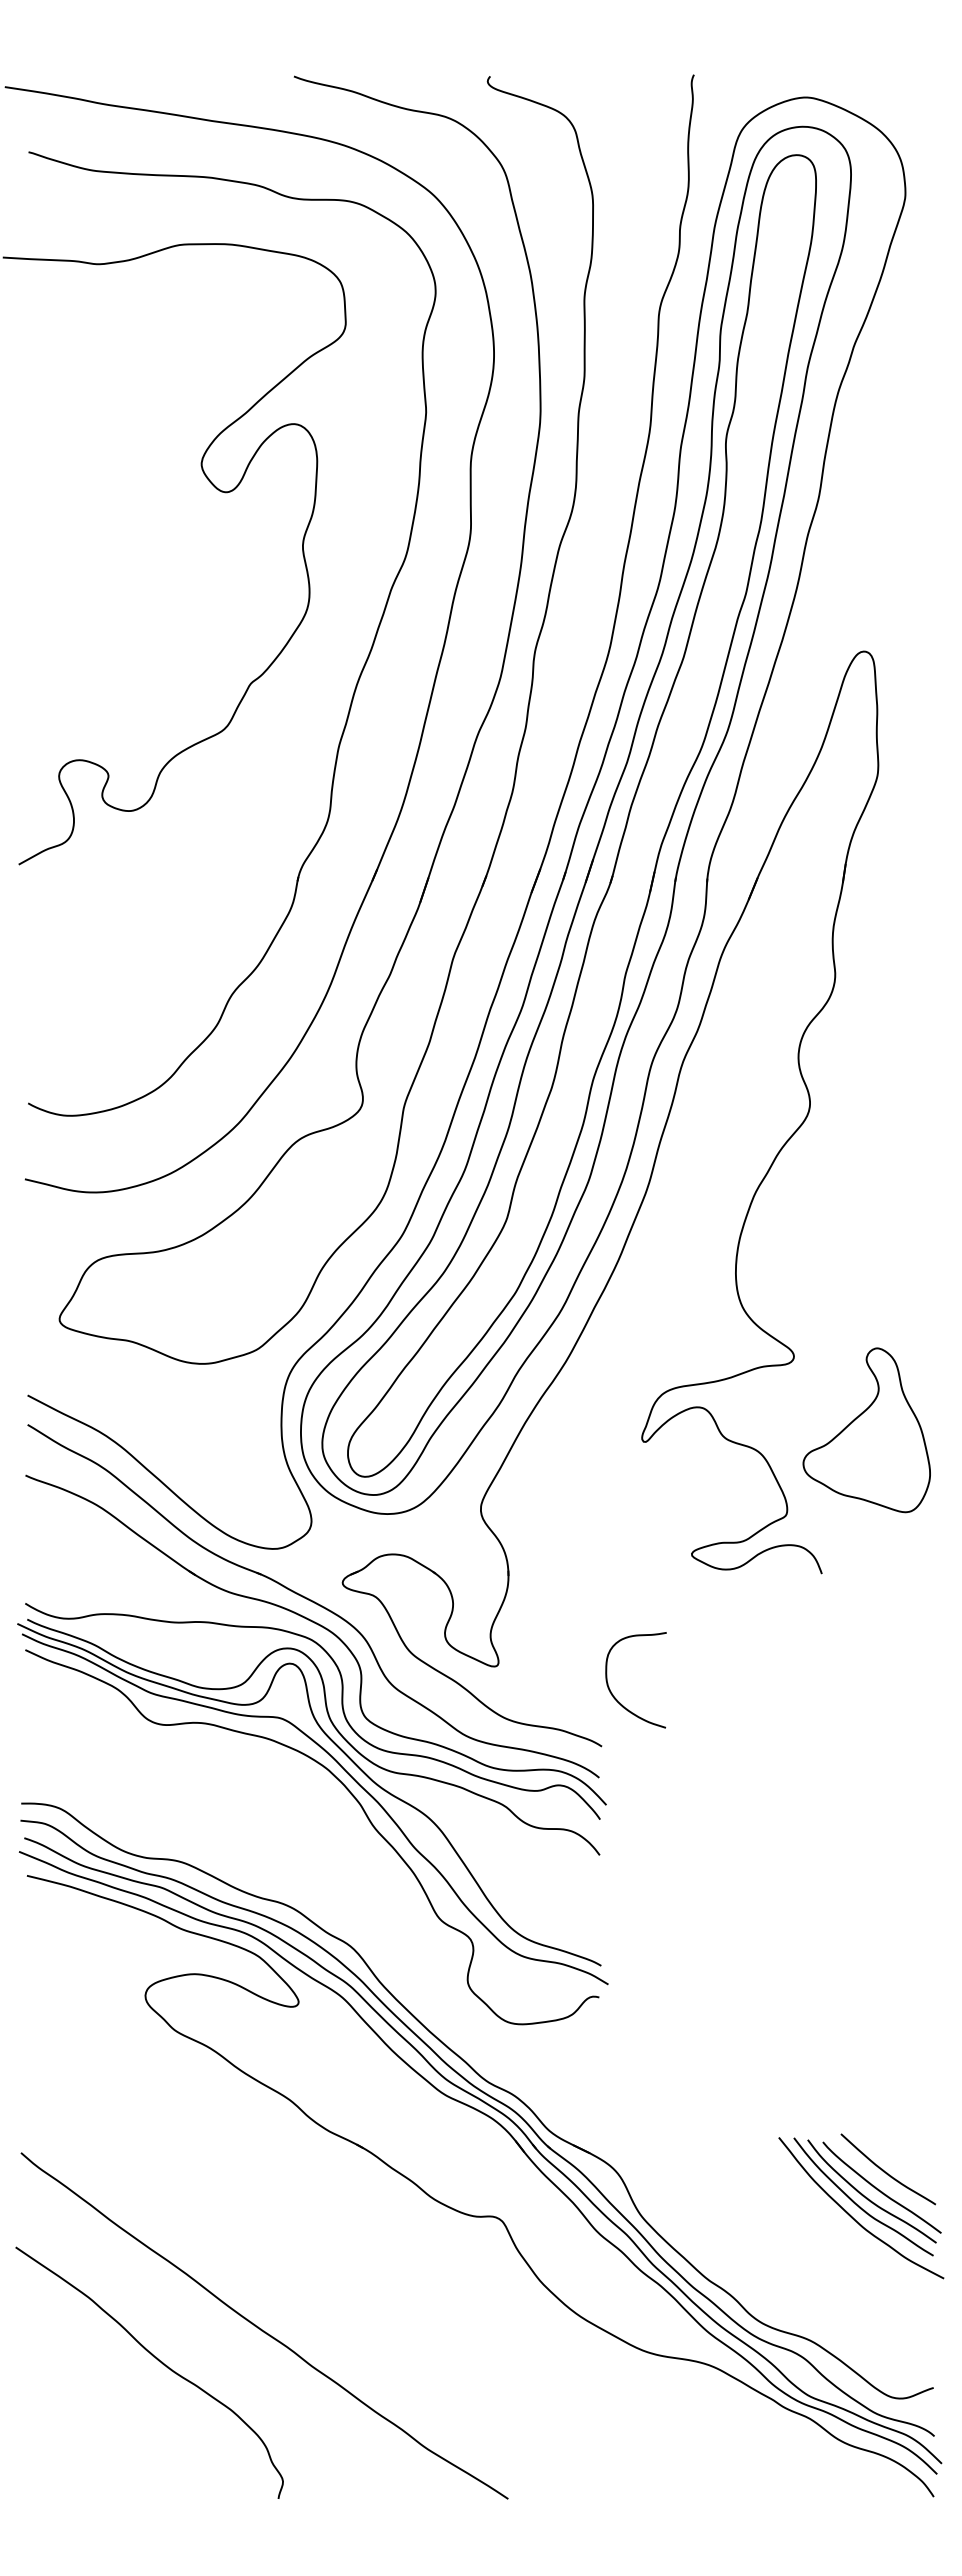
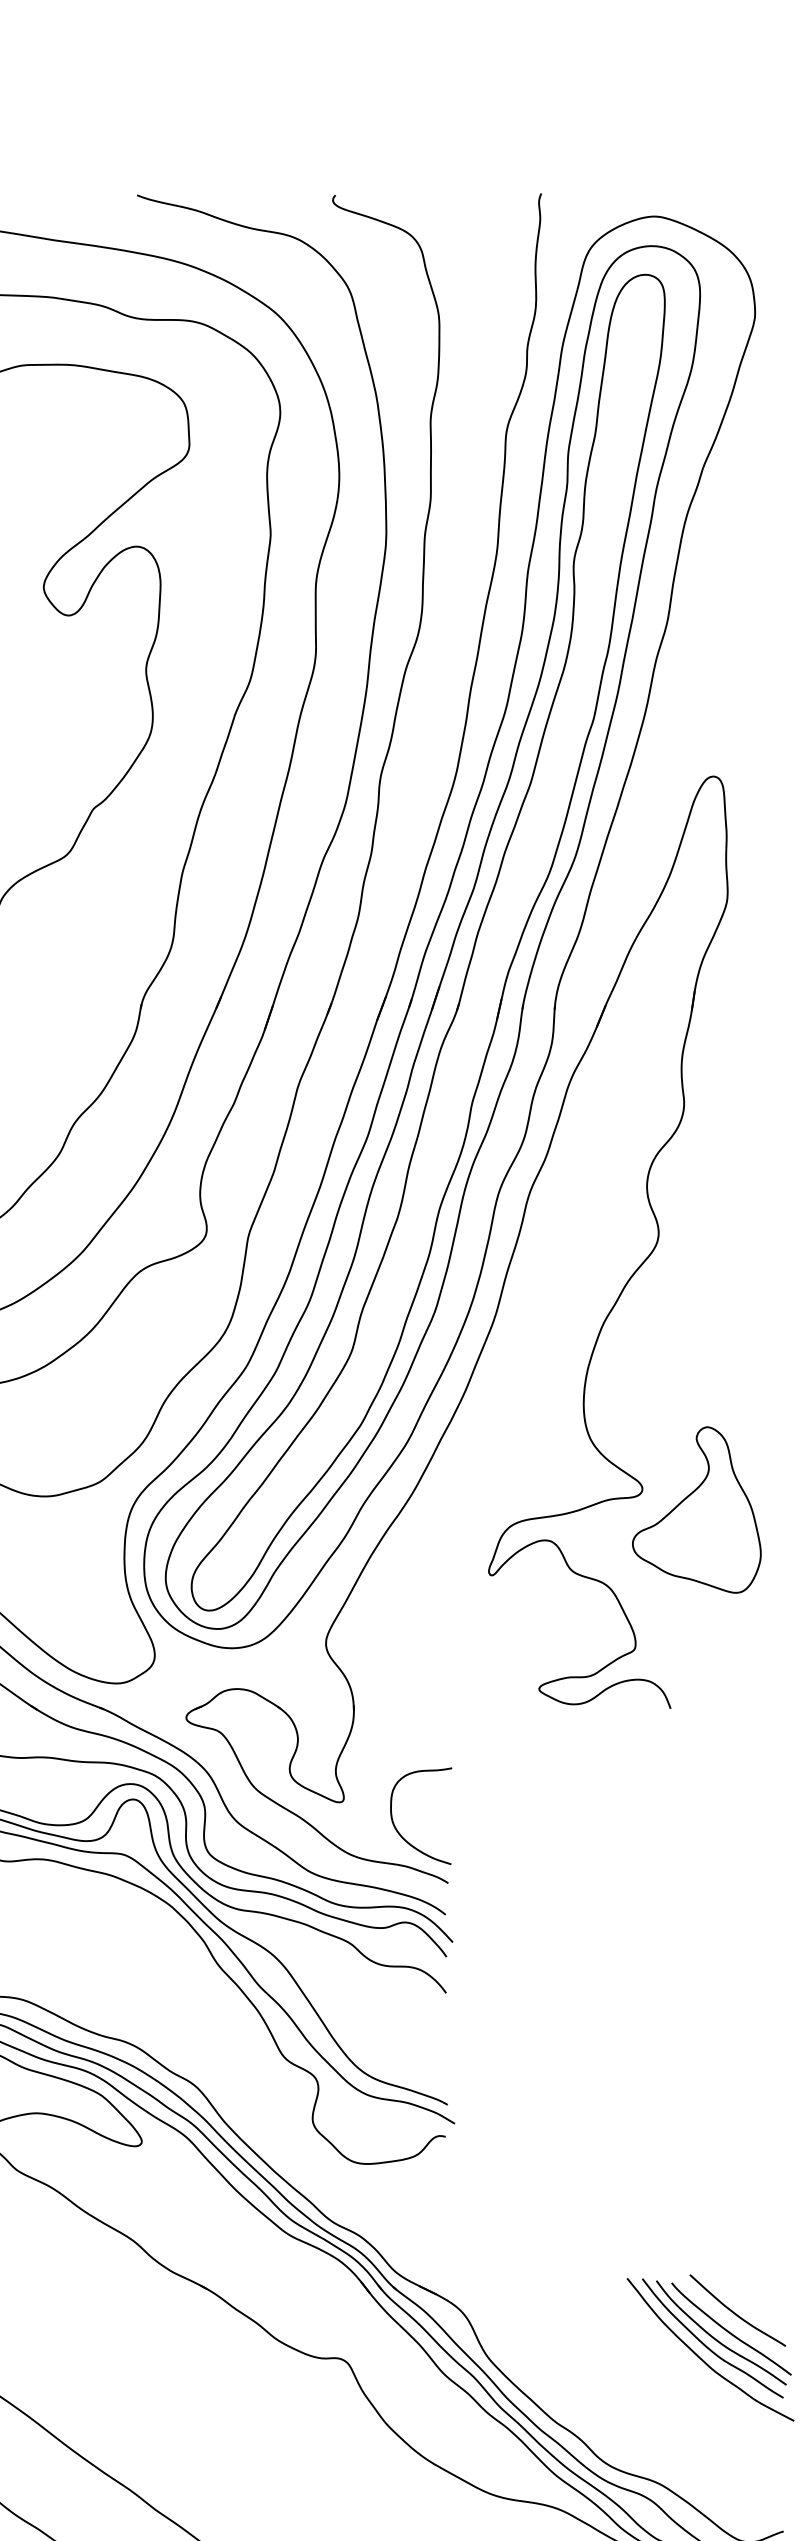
part: (866, 1430) -> (696, 1510), moved
curve: (613, 1694) -> (398, 1830), moved

